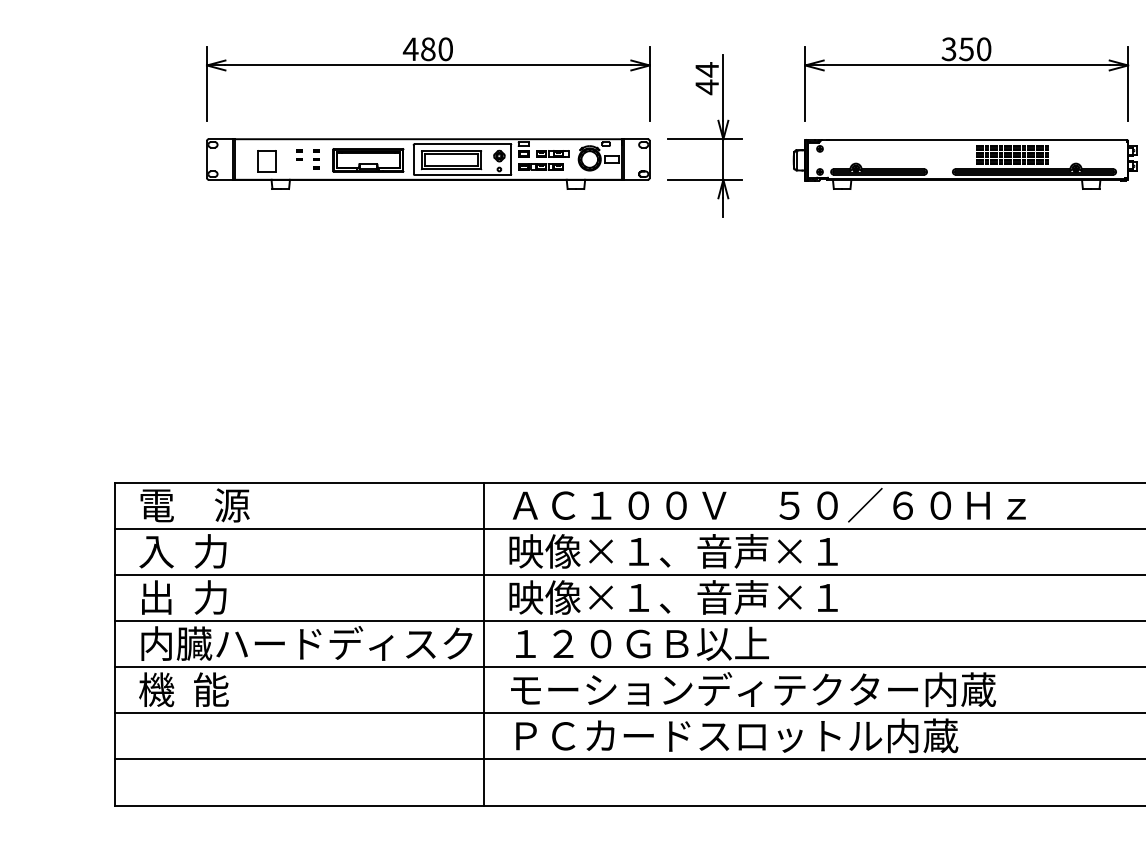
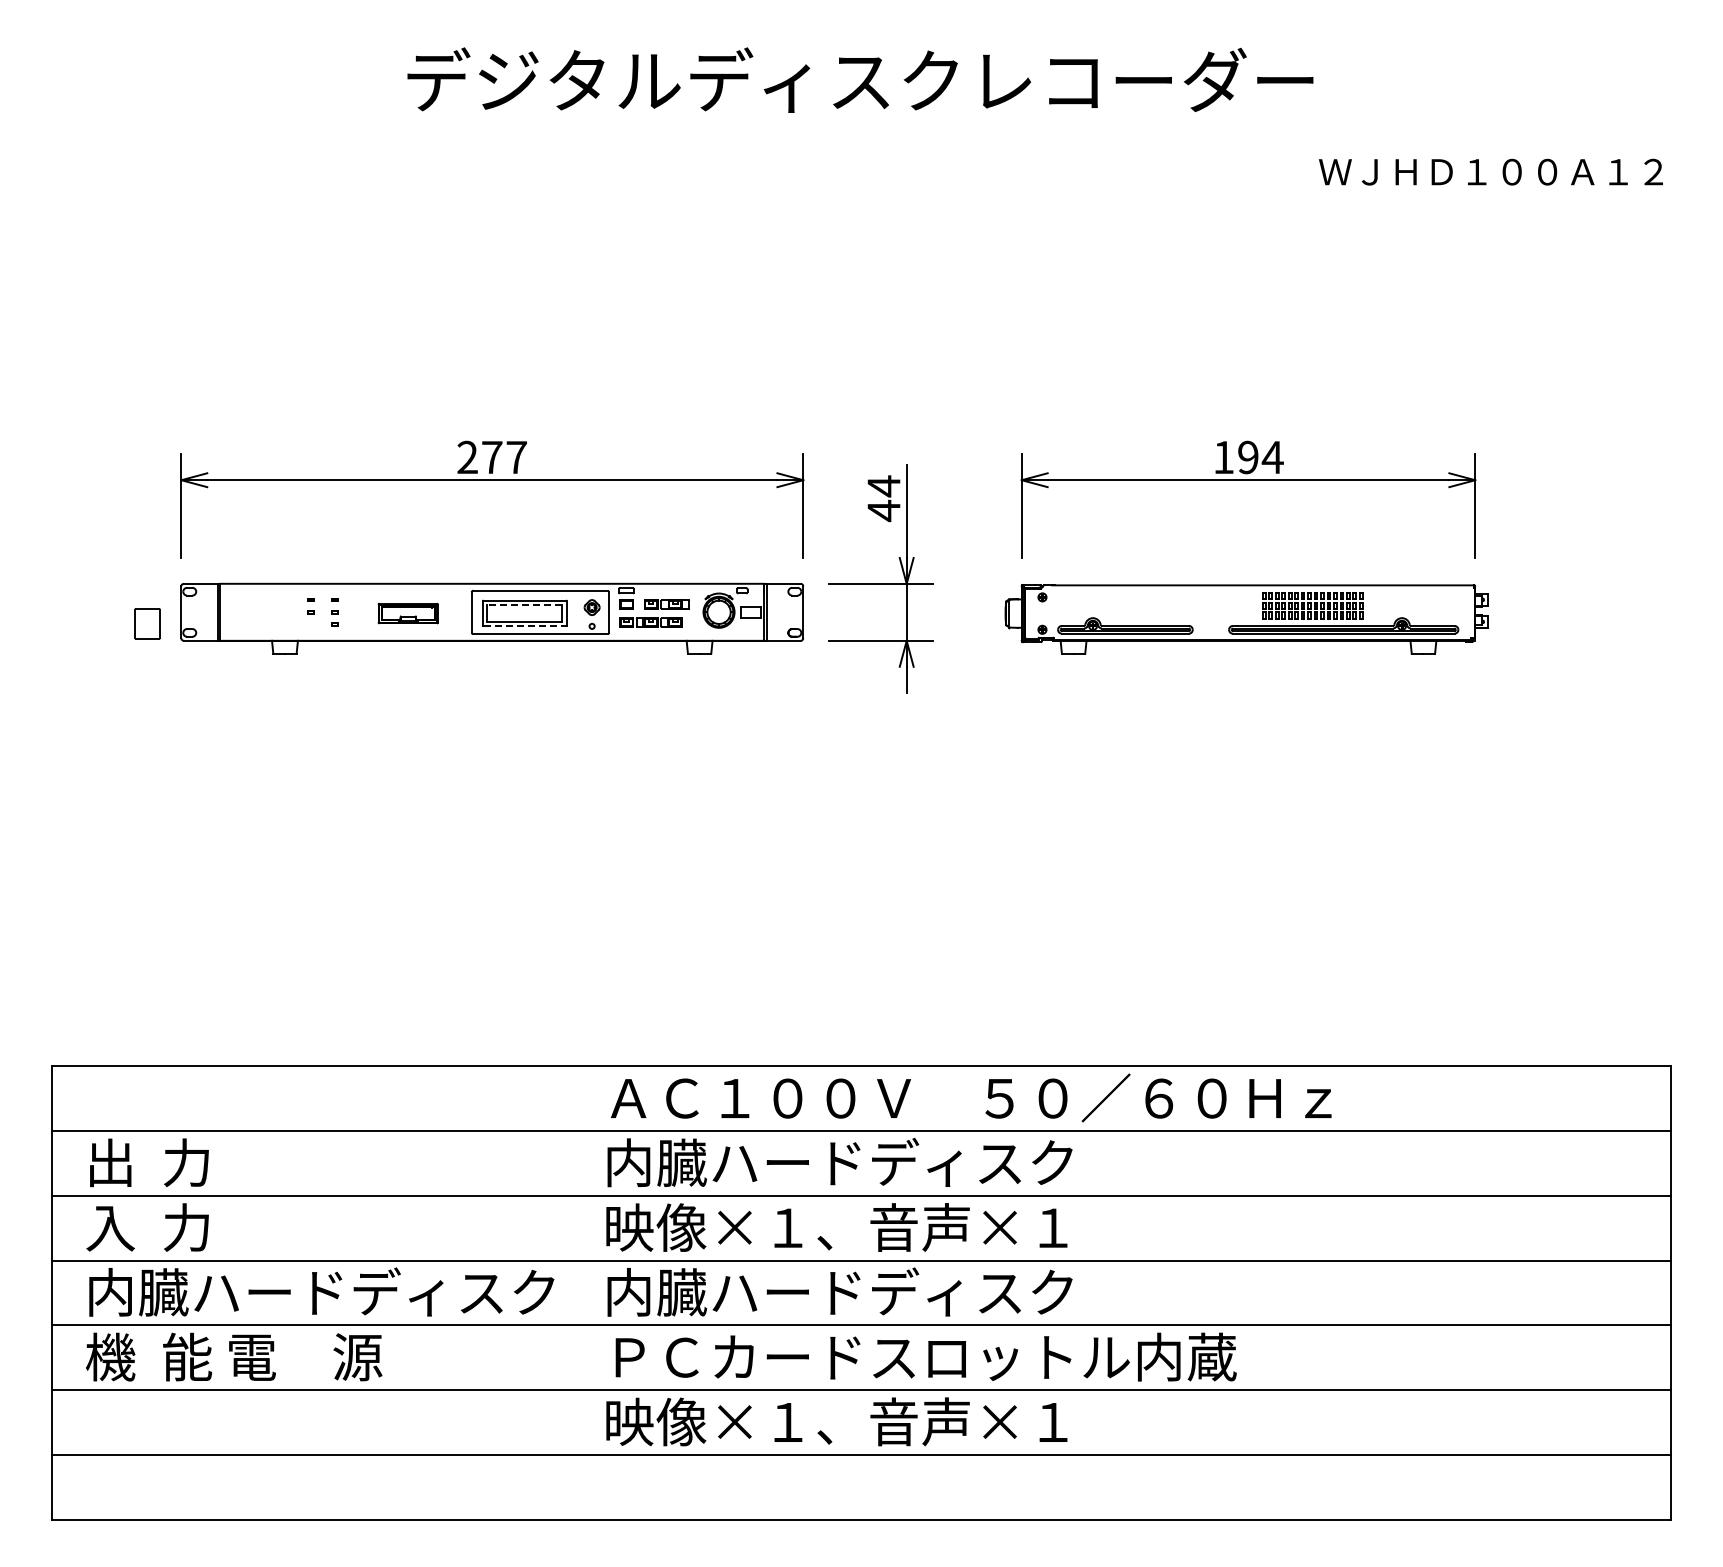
text: (427, 49) -> (491, 457), 480 -> 277
text: (966, 49) -> (1248, 457), 350 -> 194
line: (451, 154) -> (524, 605), solid -> dashed
part: (368, 160) -> (408, 613), size x0.6
part: (266, 161) -> (147, 623), moved
line: (451, 169) -> (525, 626), solid -> dashed
text: (194, 505) -> (305, 1357), moved
text: (156, 551) -> (110, 1162), 入  力 -> 出  力
text: (675, 551) -> (839, 1162), 映像×１、音声×１ -> 内臓ハードディスク
text: (156, 597) -> (110, 1227), 出  力 -> 入  力
line: (483, 643) -> (569, 1292), removed
text: (675, 643) -> (839, 1291), １２０ＧＢ以上 -> 内臓ハードディスク
text: (753, 689) -> (948, 1356), モーションディテクター内蔵 -> ＰＣカードスロットル内蔵
text: (733, 735) -> (921, 1421), ＰＣカードスロットル内蔵 -> 映像×１、音声×１

